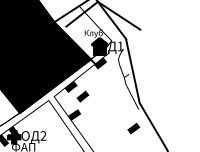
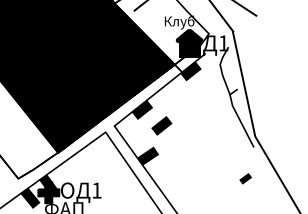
part: (133, 128) -> (245, 178), size x0.6
text: (43, 135) -> (96, 189), 2 -> 1

